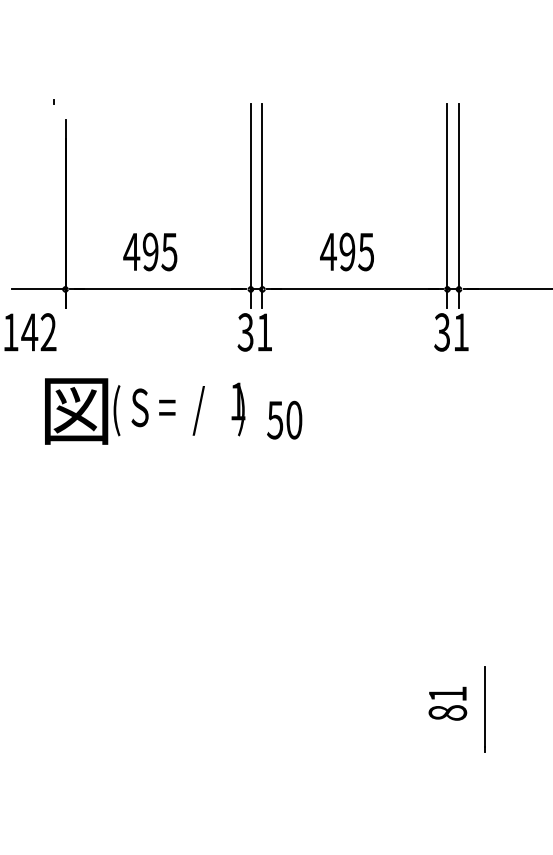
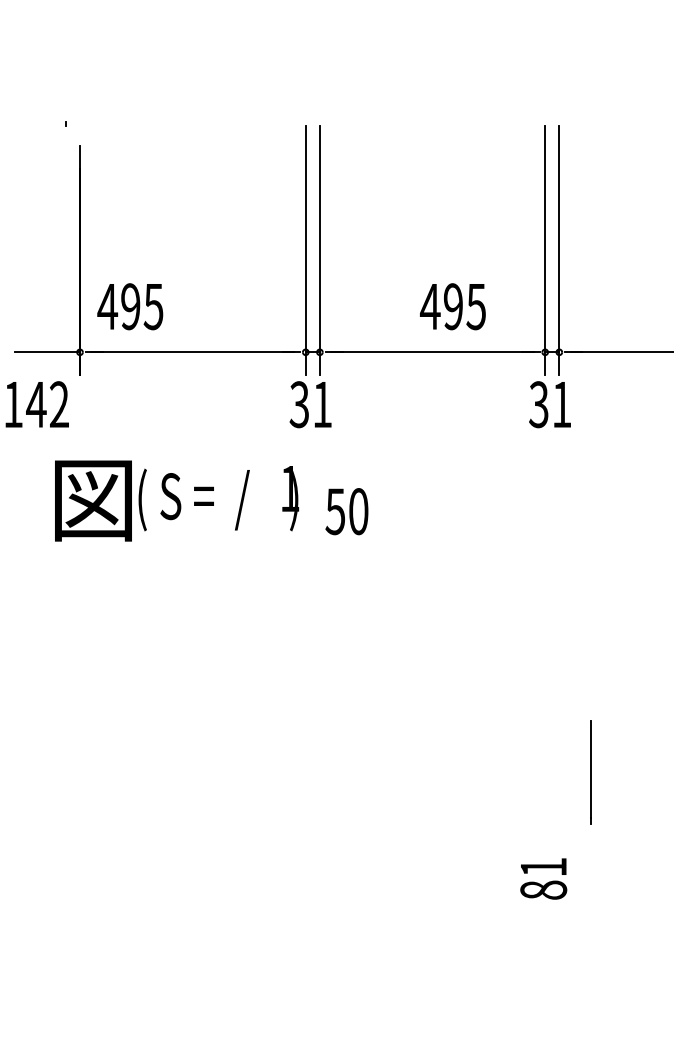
text: (150, 251) -> (130, 306), moved
text: (346, 251) -> (452, 306), moved
text: (447, 703) -> (543, 878), moved
line: (484, 709) -> (590, 772), moved

